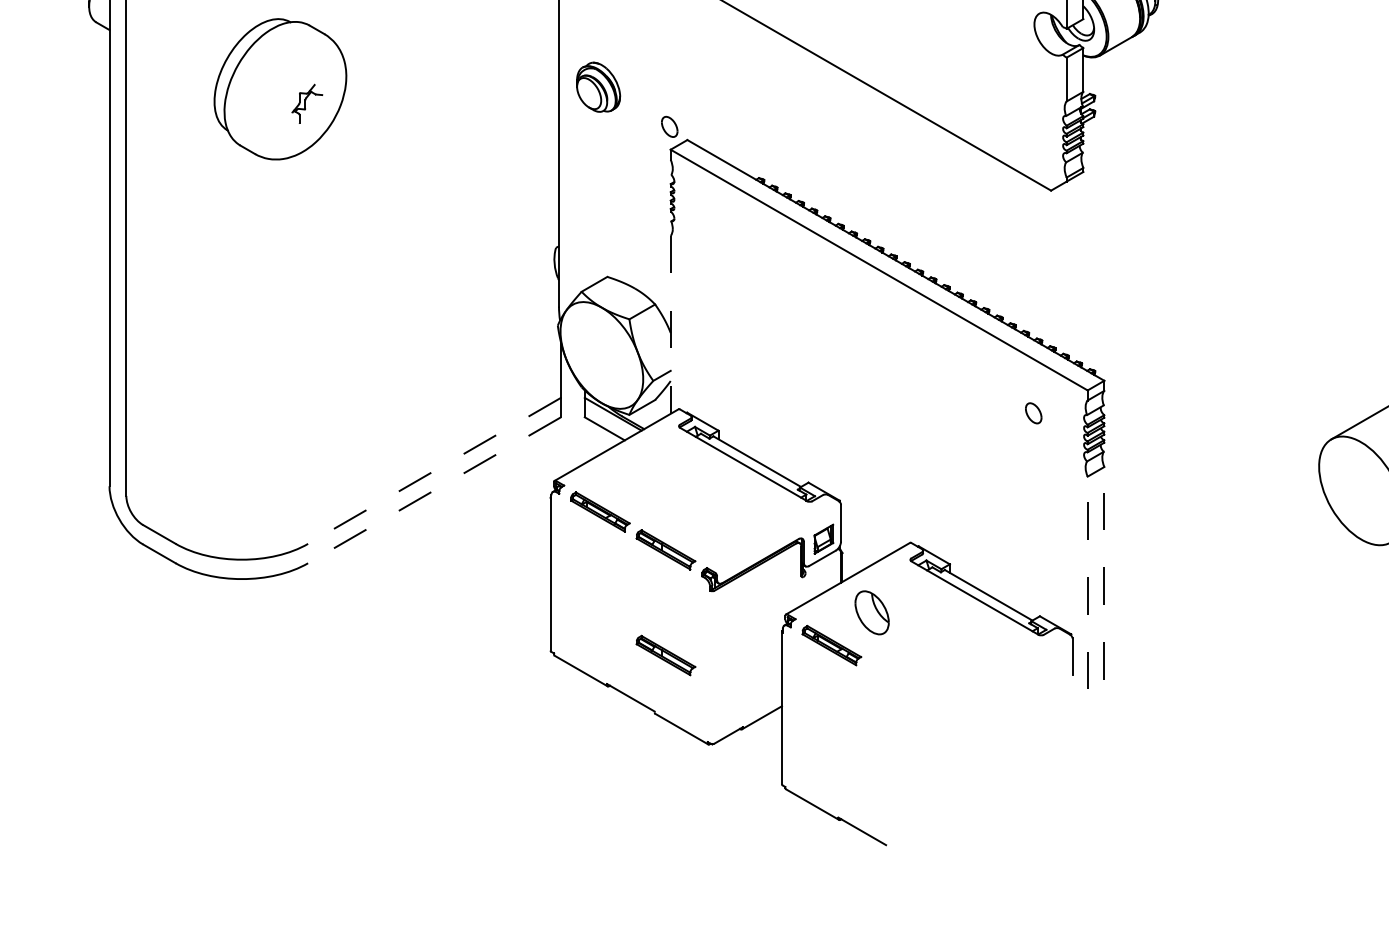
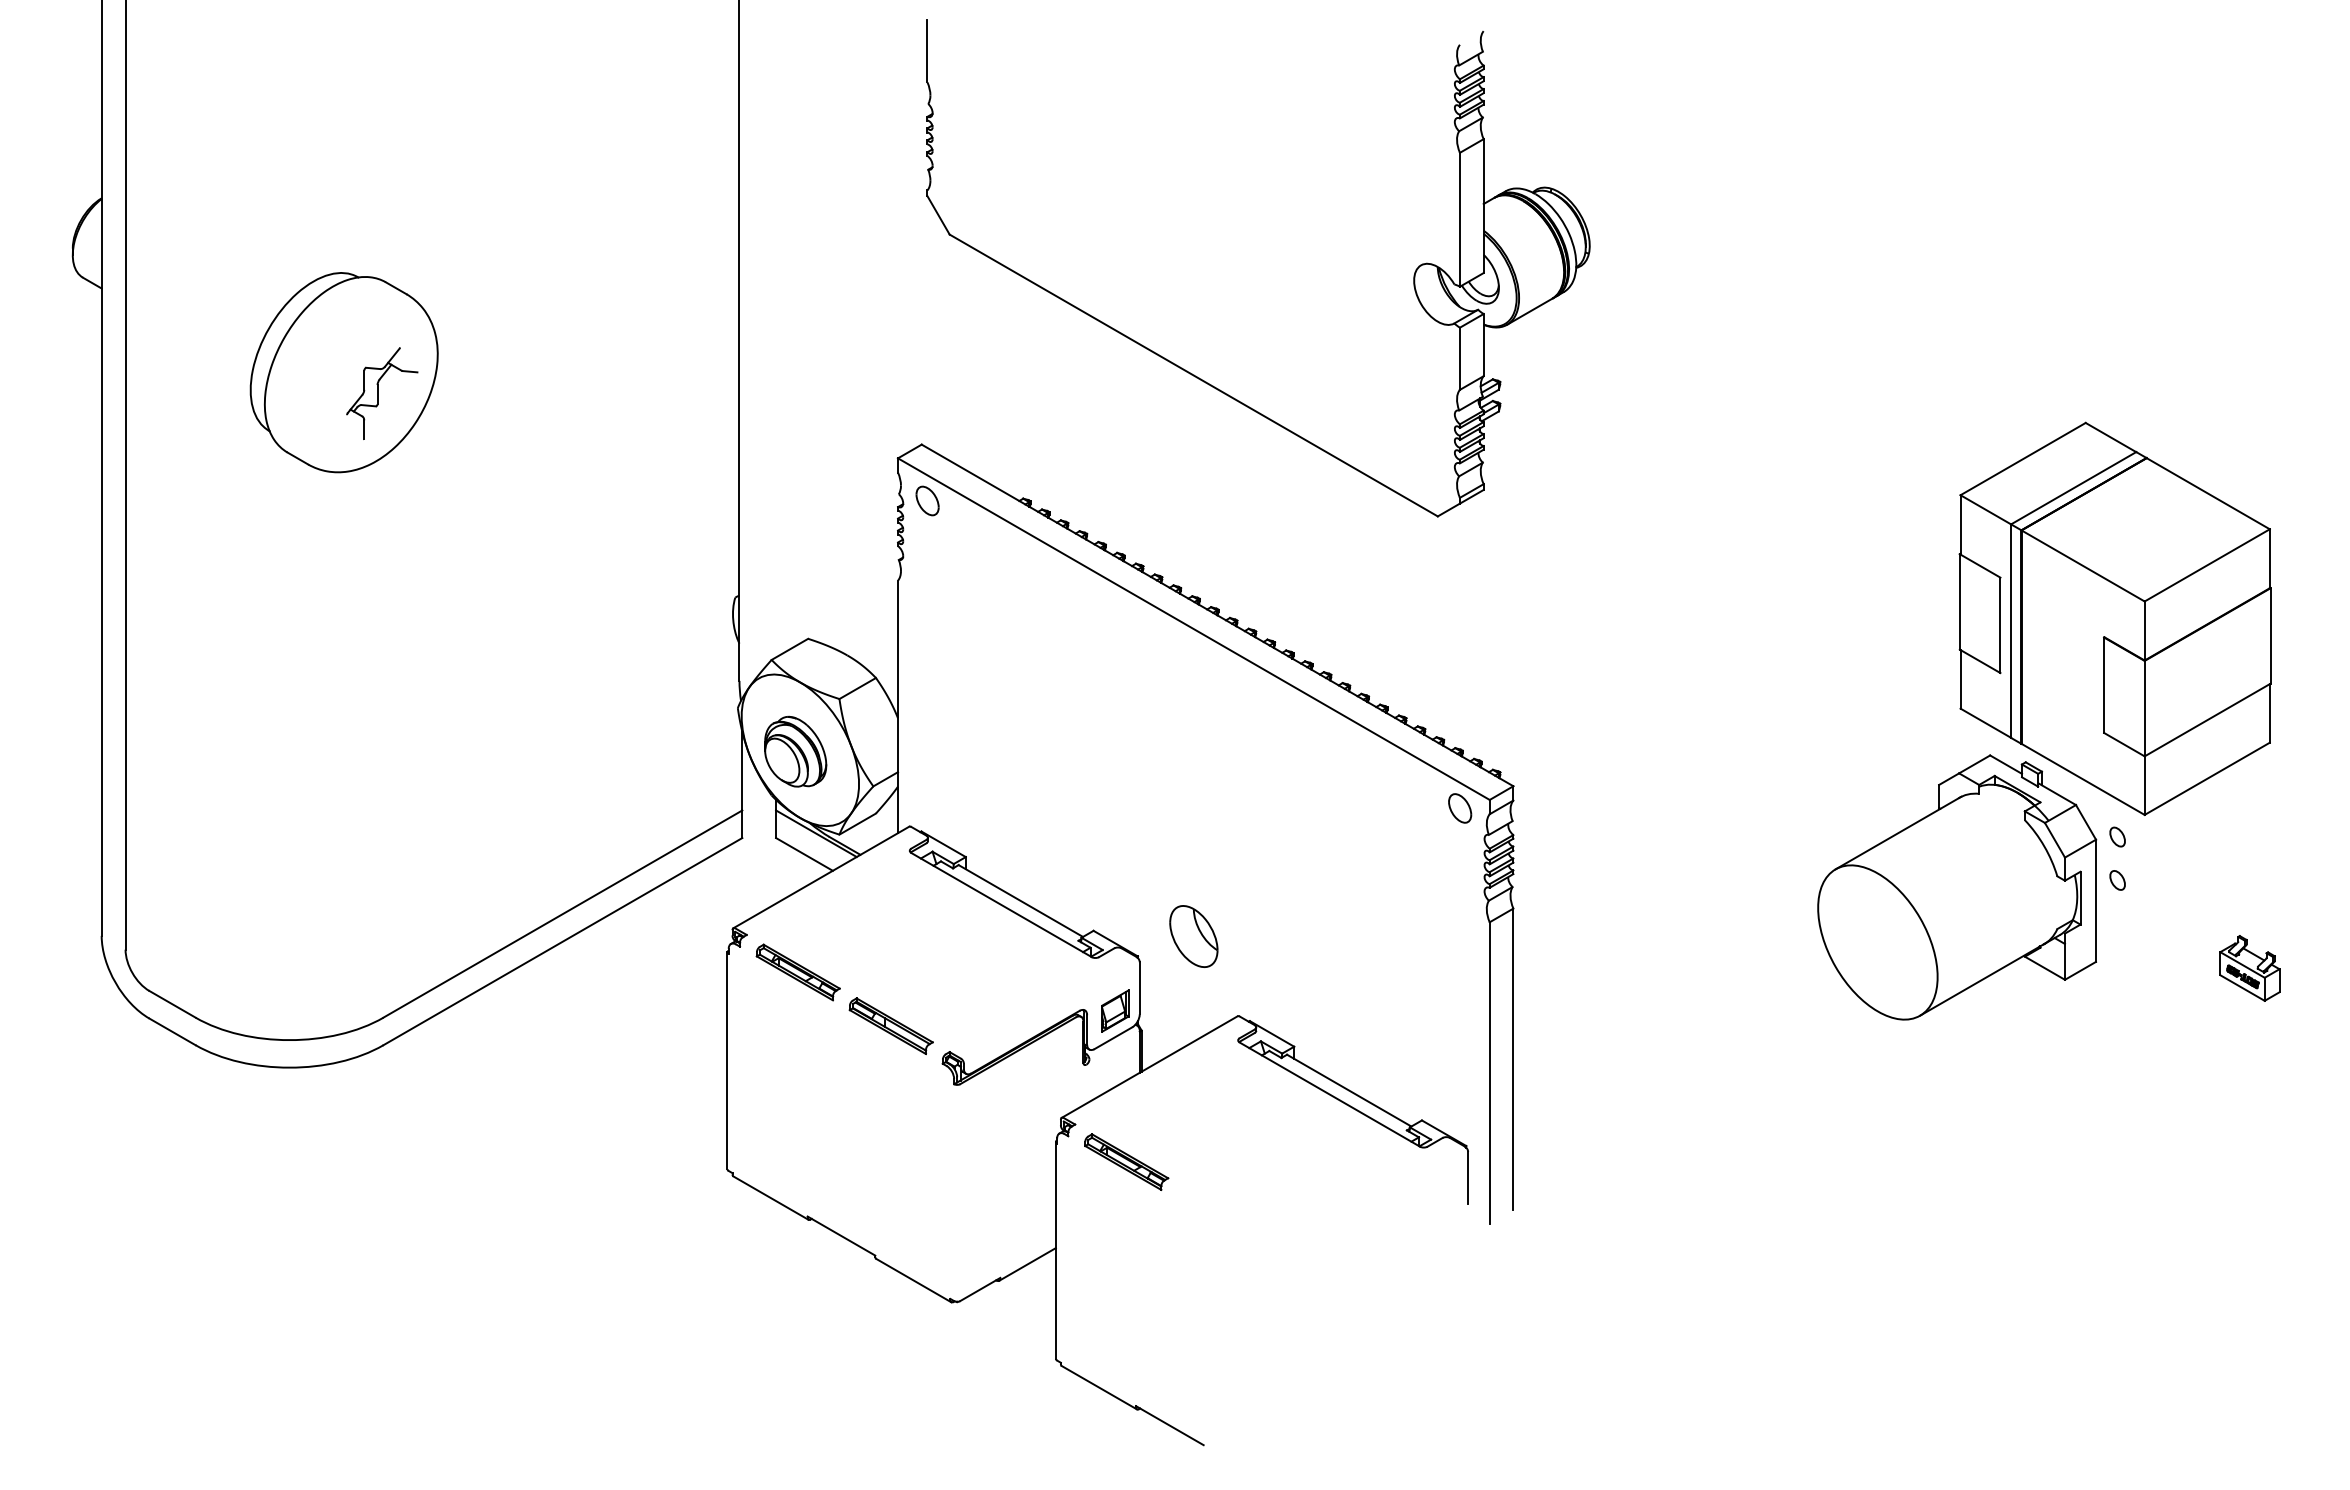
part: (598, 87) -> (795, 751), moved
part: (307, 104) -> (382, 393), size x1.67
part: (669, 126) -> (927, 500), moved
line: (671, 325) -> (898, 707), dashed -> solid
part: (1033, 413) -> (1460, 808), moved
line: (434, 471) -> (562, 914), dashed -> solid
line: (434, 490) -> (562, 941), dashed -> solid
line: (1104, 573) -> (1513, 1059), dashed -> solid
line: (1087, 583) -> (1489, 1073), dashed -> solid
part: (871, 612) -> (1193, 936), moved
part: (665, 655) -> (890, 1176), removed

